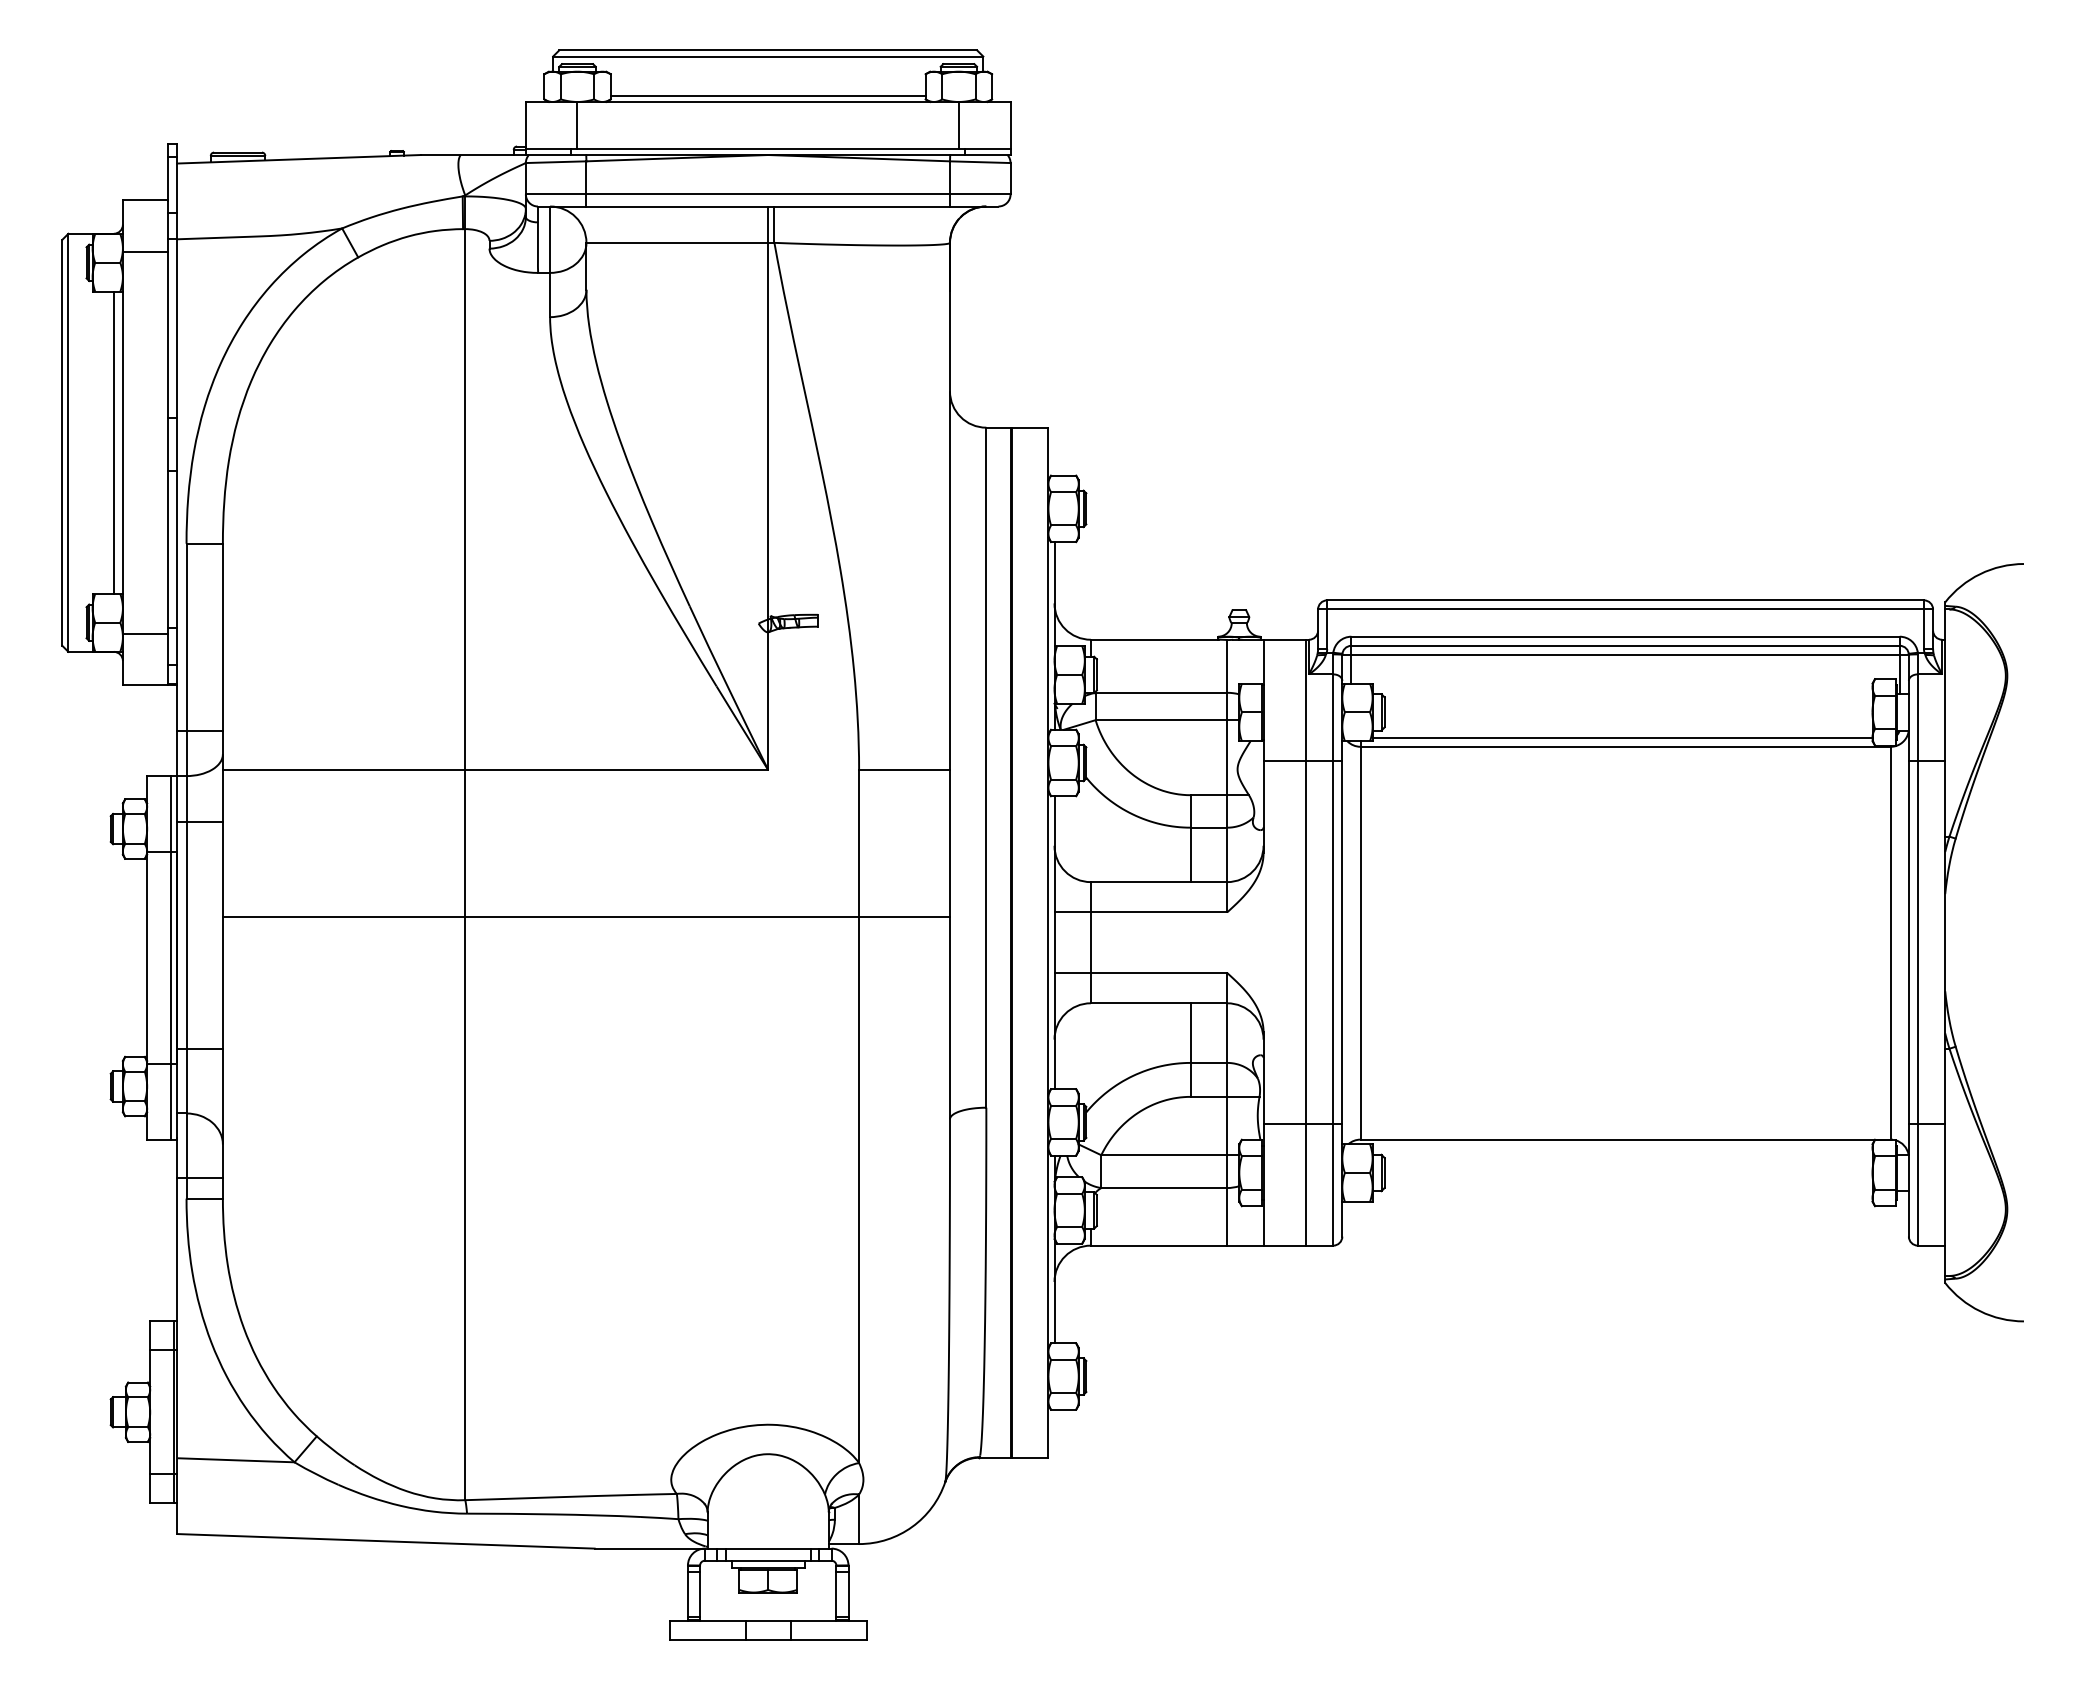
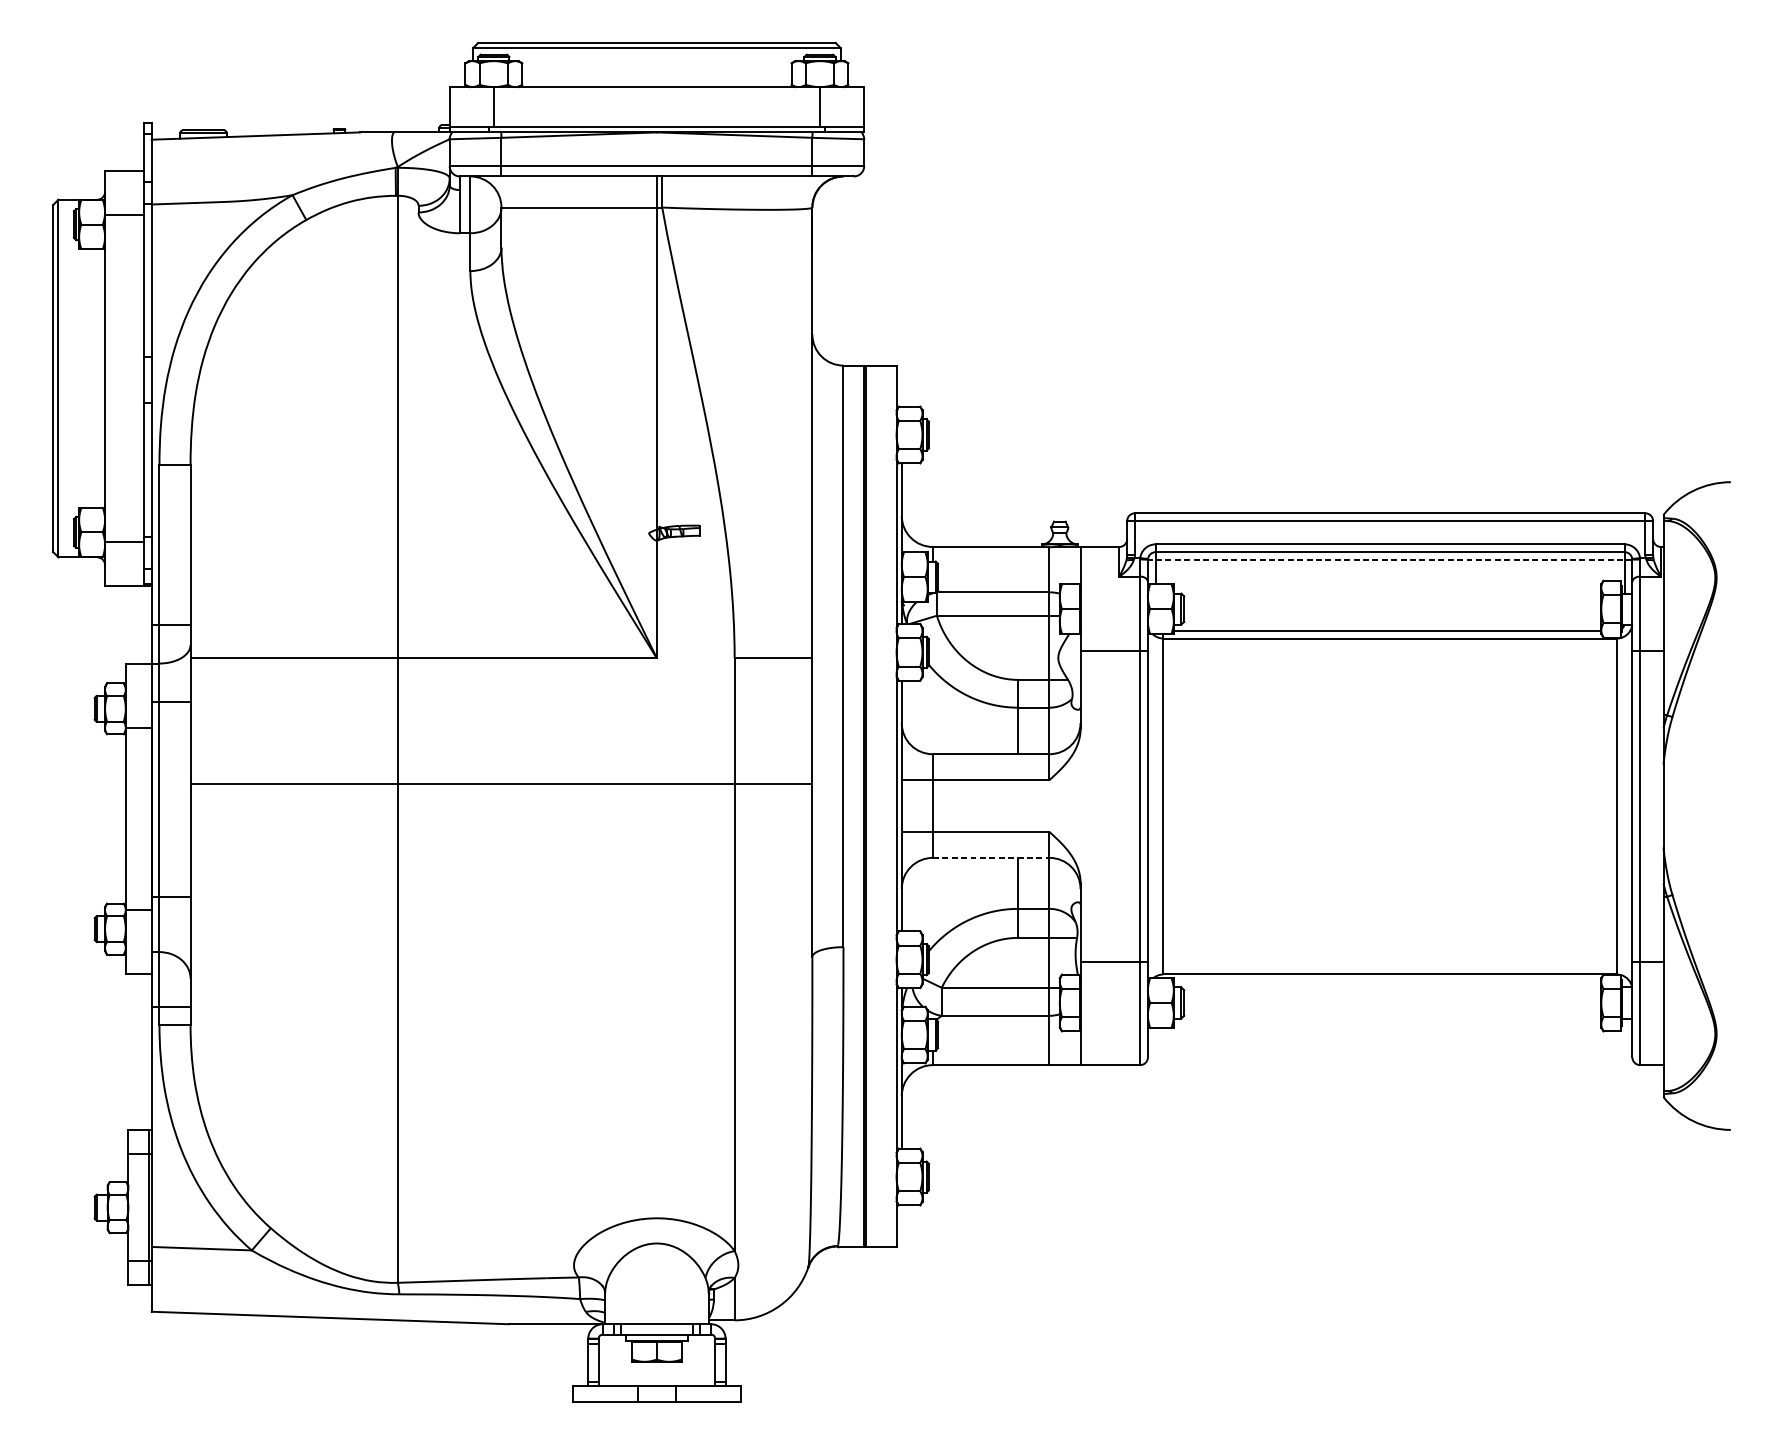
line: (767, 95) -> (656, 81), removed
line: (113, 442) -> (97, 378), removed
line: (1625, 654) -> (1390, 559), solid -> dashed
line: (1305, 942) -> (1116, 805), removed
line: (171, 957) -> (146, 818), removed
line: (1159, 1003) -> (991, 858), solid -> dashed

